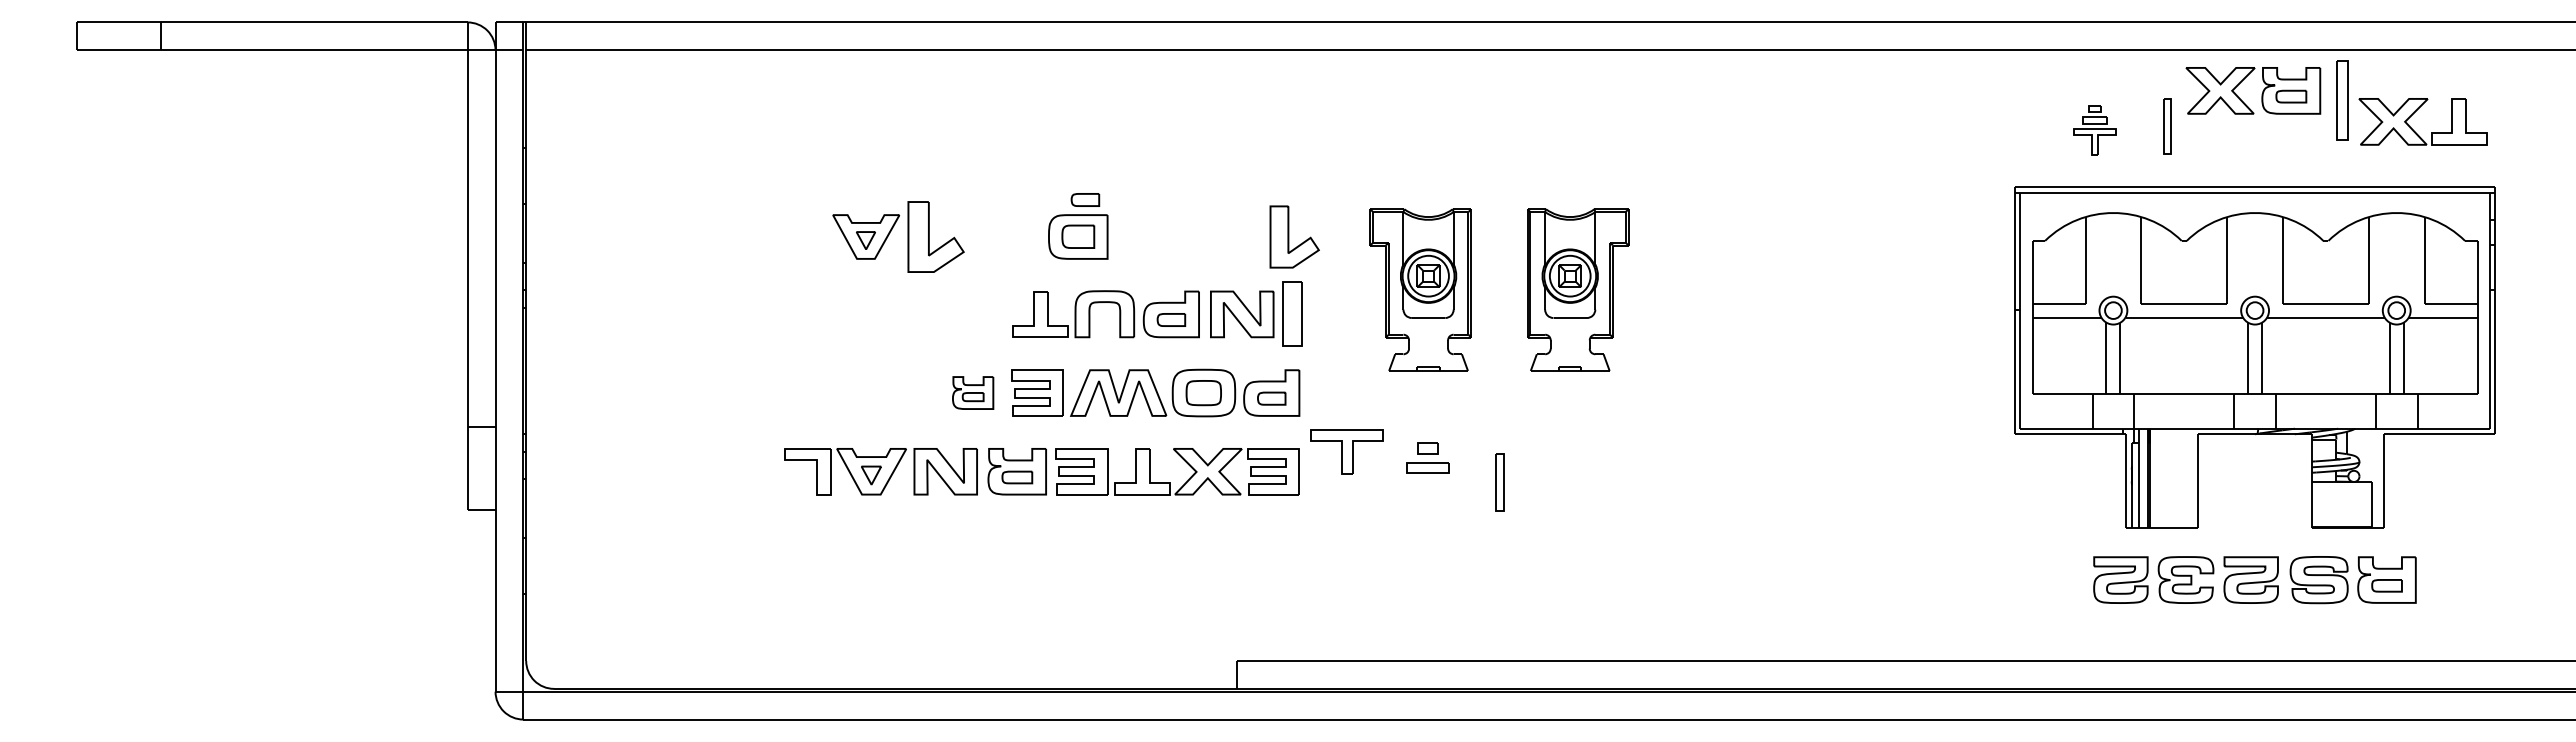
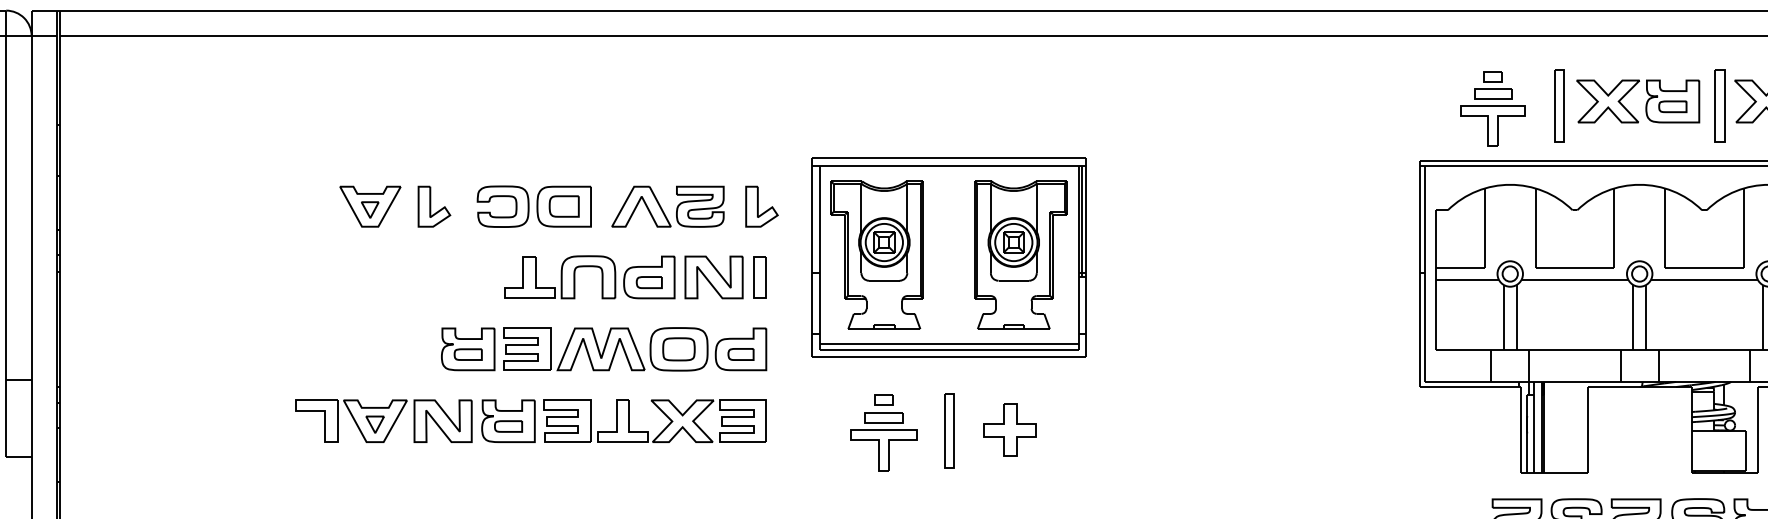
part: (2261, 94) -> (1645, 104), moved
part: (2342, 100) -> (1719, 105), moved
part: (2167, 126) -> (1559, 105), size x1.43
part: (2094, 130) -> (1492, 109), size x1.67
part: (1085, 199) -> (570, 172), removed
part: (1011, 226) -> (503, 197), added
part: (936, 236) -> (434, 206), size x0.62
part: (1294, 236) -> (761, 206), size x0.71
part: (1185, 238) -> (662, 208), added
part: (1498, 292) -> (948, 257), added
part: (1291, 314) -> (759, 277), size x0.71
part: (972, 392) -> (467, 348), size x1.43
part: (1346, 451) -> (883, 450), moved
part: (1565, 481) -> (1009, 430), added
part: (1499, 482) -> (949, 431), size x1.43

